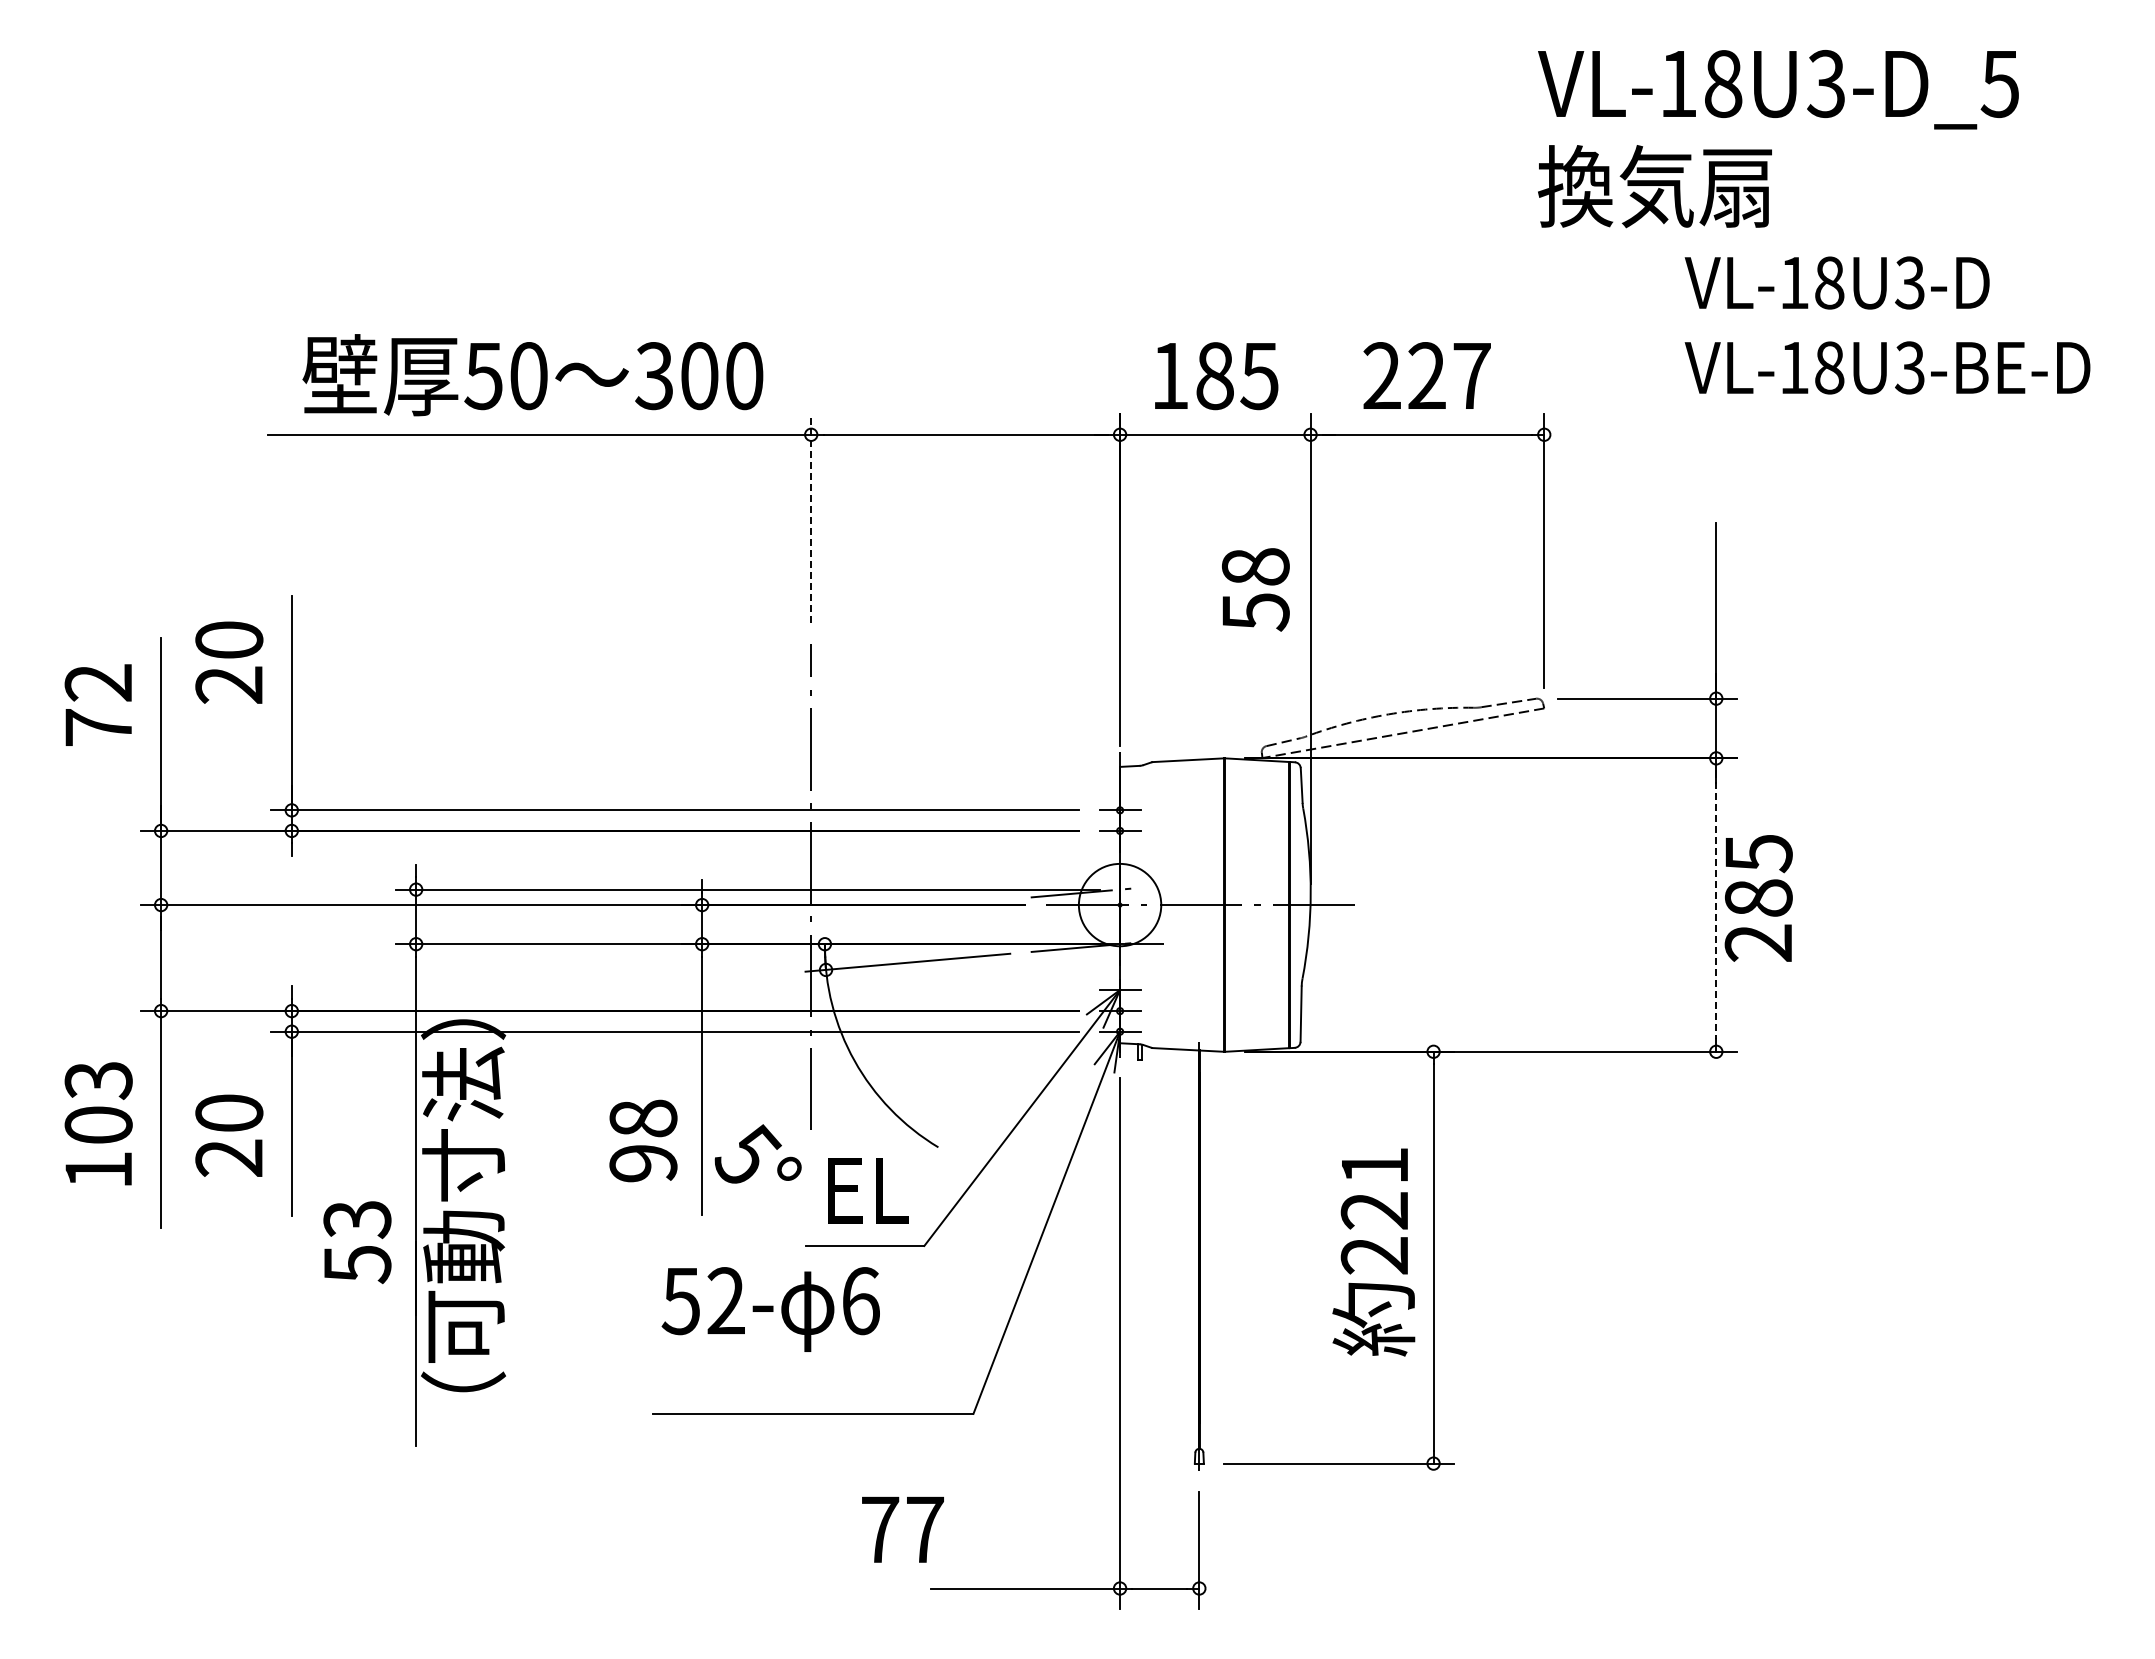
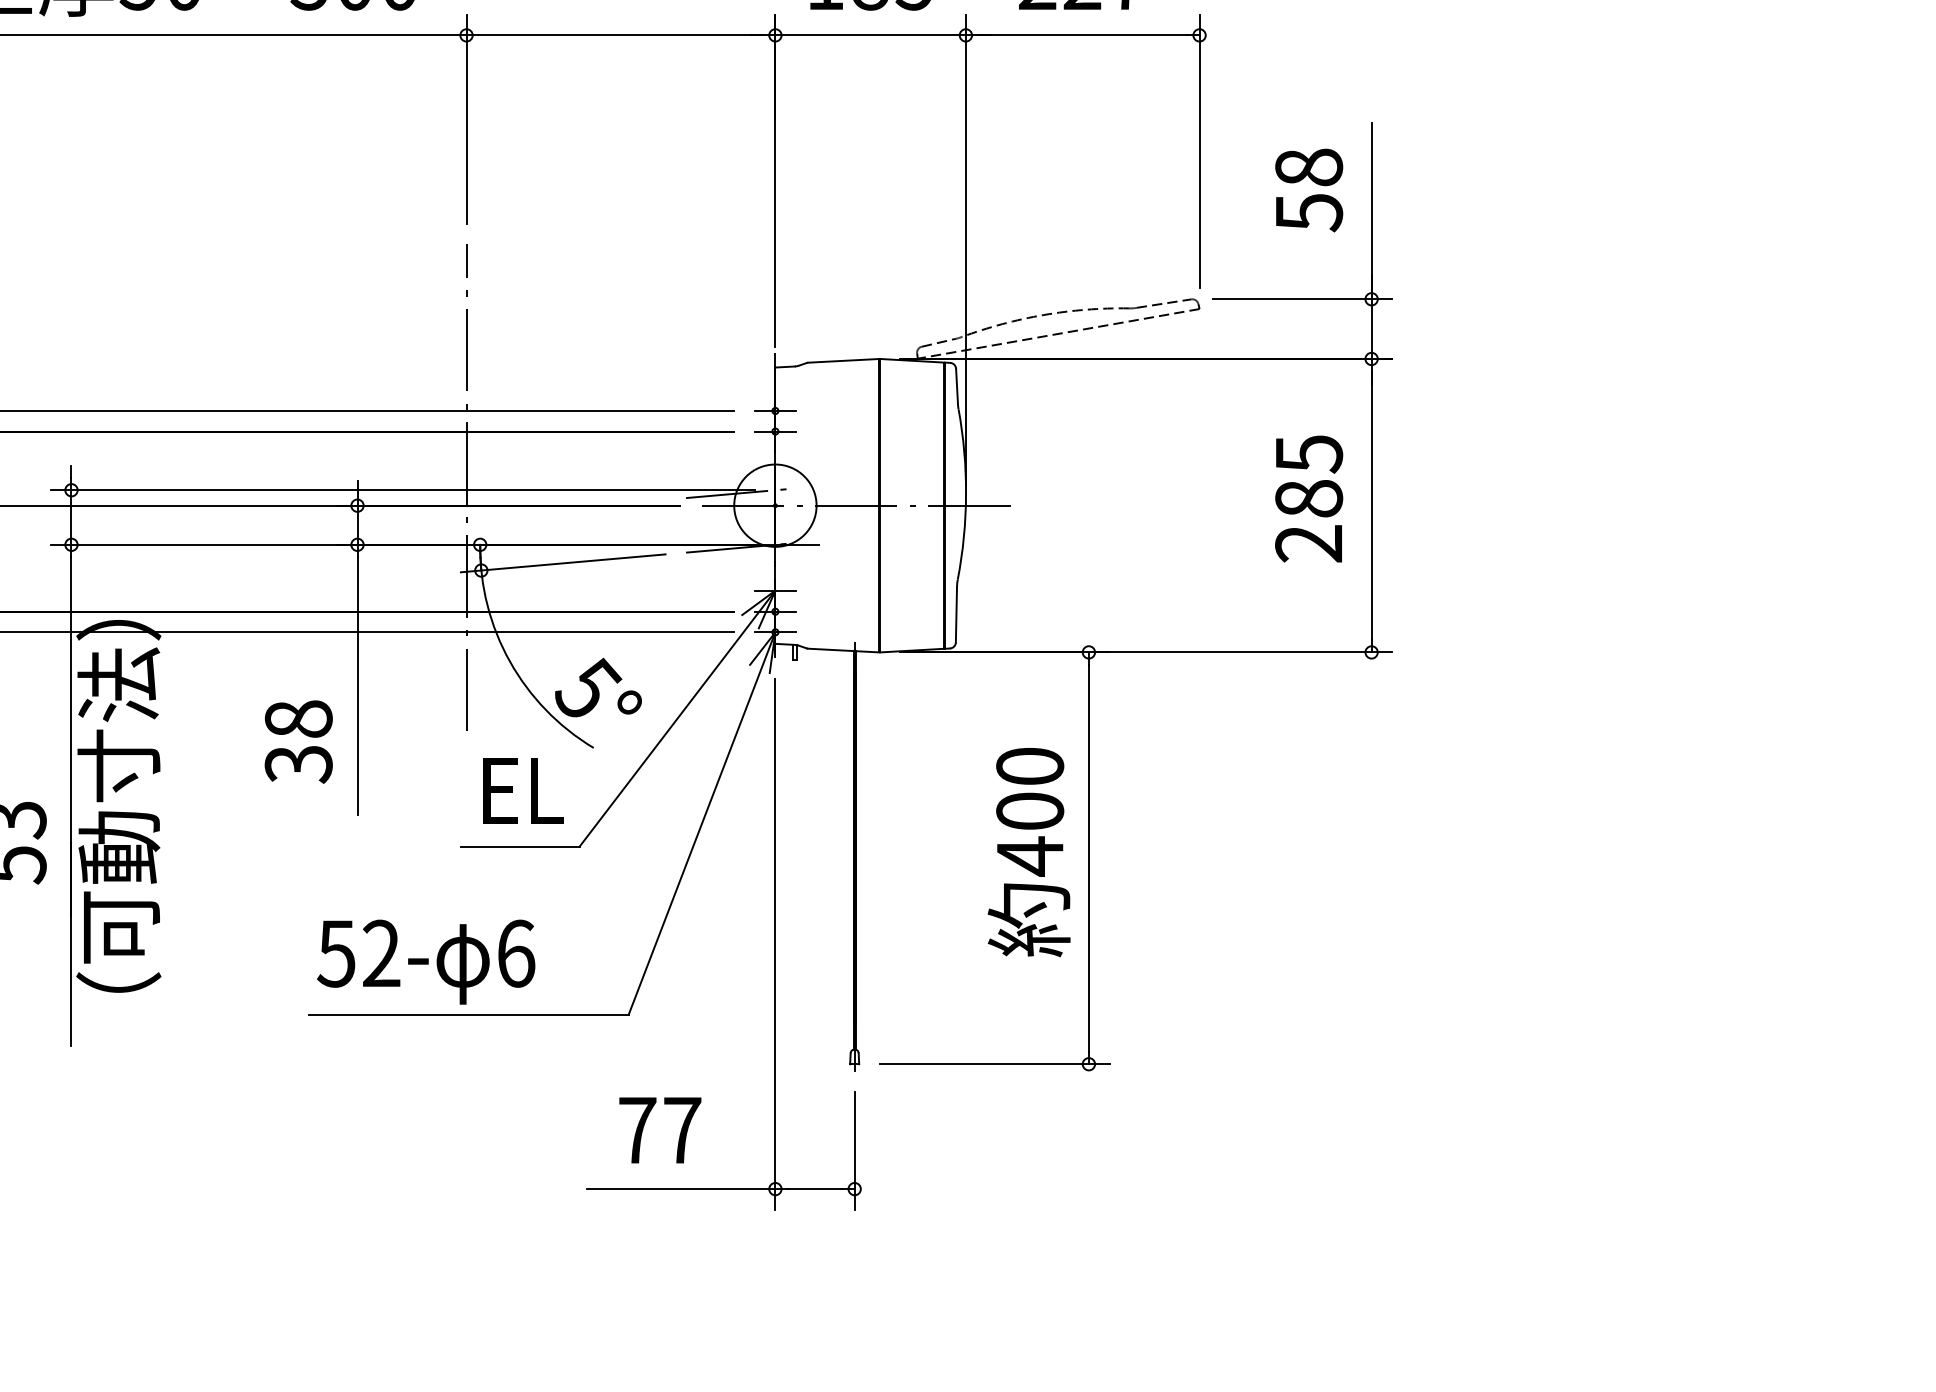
line: (811, 518) -> (466, 119), dashed -> solid
text: (1255, 589) -> (1308, 190), moved
text: (1758, 898) -> (1308, 499), moved
line: (1716, 905) -> (1371, 506), dashed -> solid
text: (757, 1153) -> (597, 687), moved
text: (643, 1164) -> (298, 765), 98 -> 38
text: (1374, 1211) -> (1029, 812), 221 -> 400
text: (770, 1309) -> (425, 962), moved
text: (902, 1529) -> (659, 1130), moved

